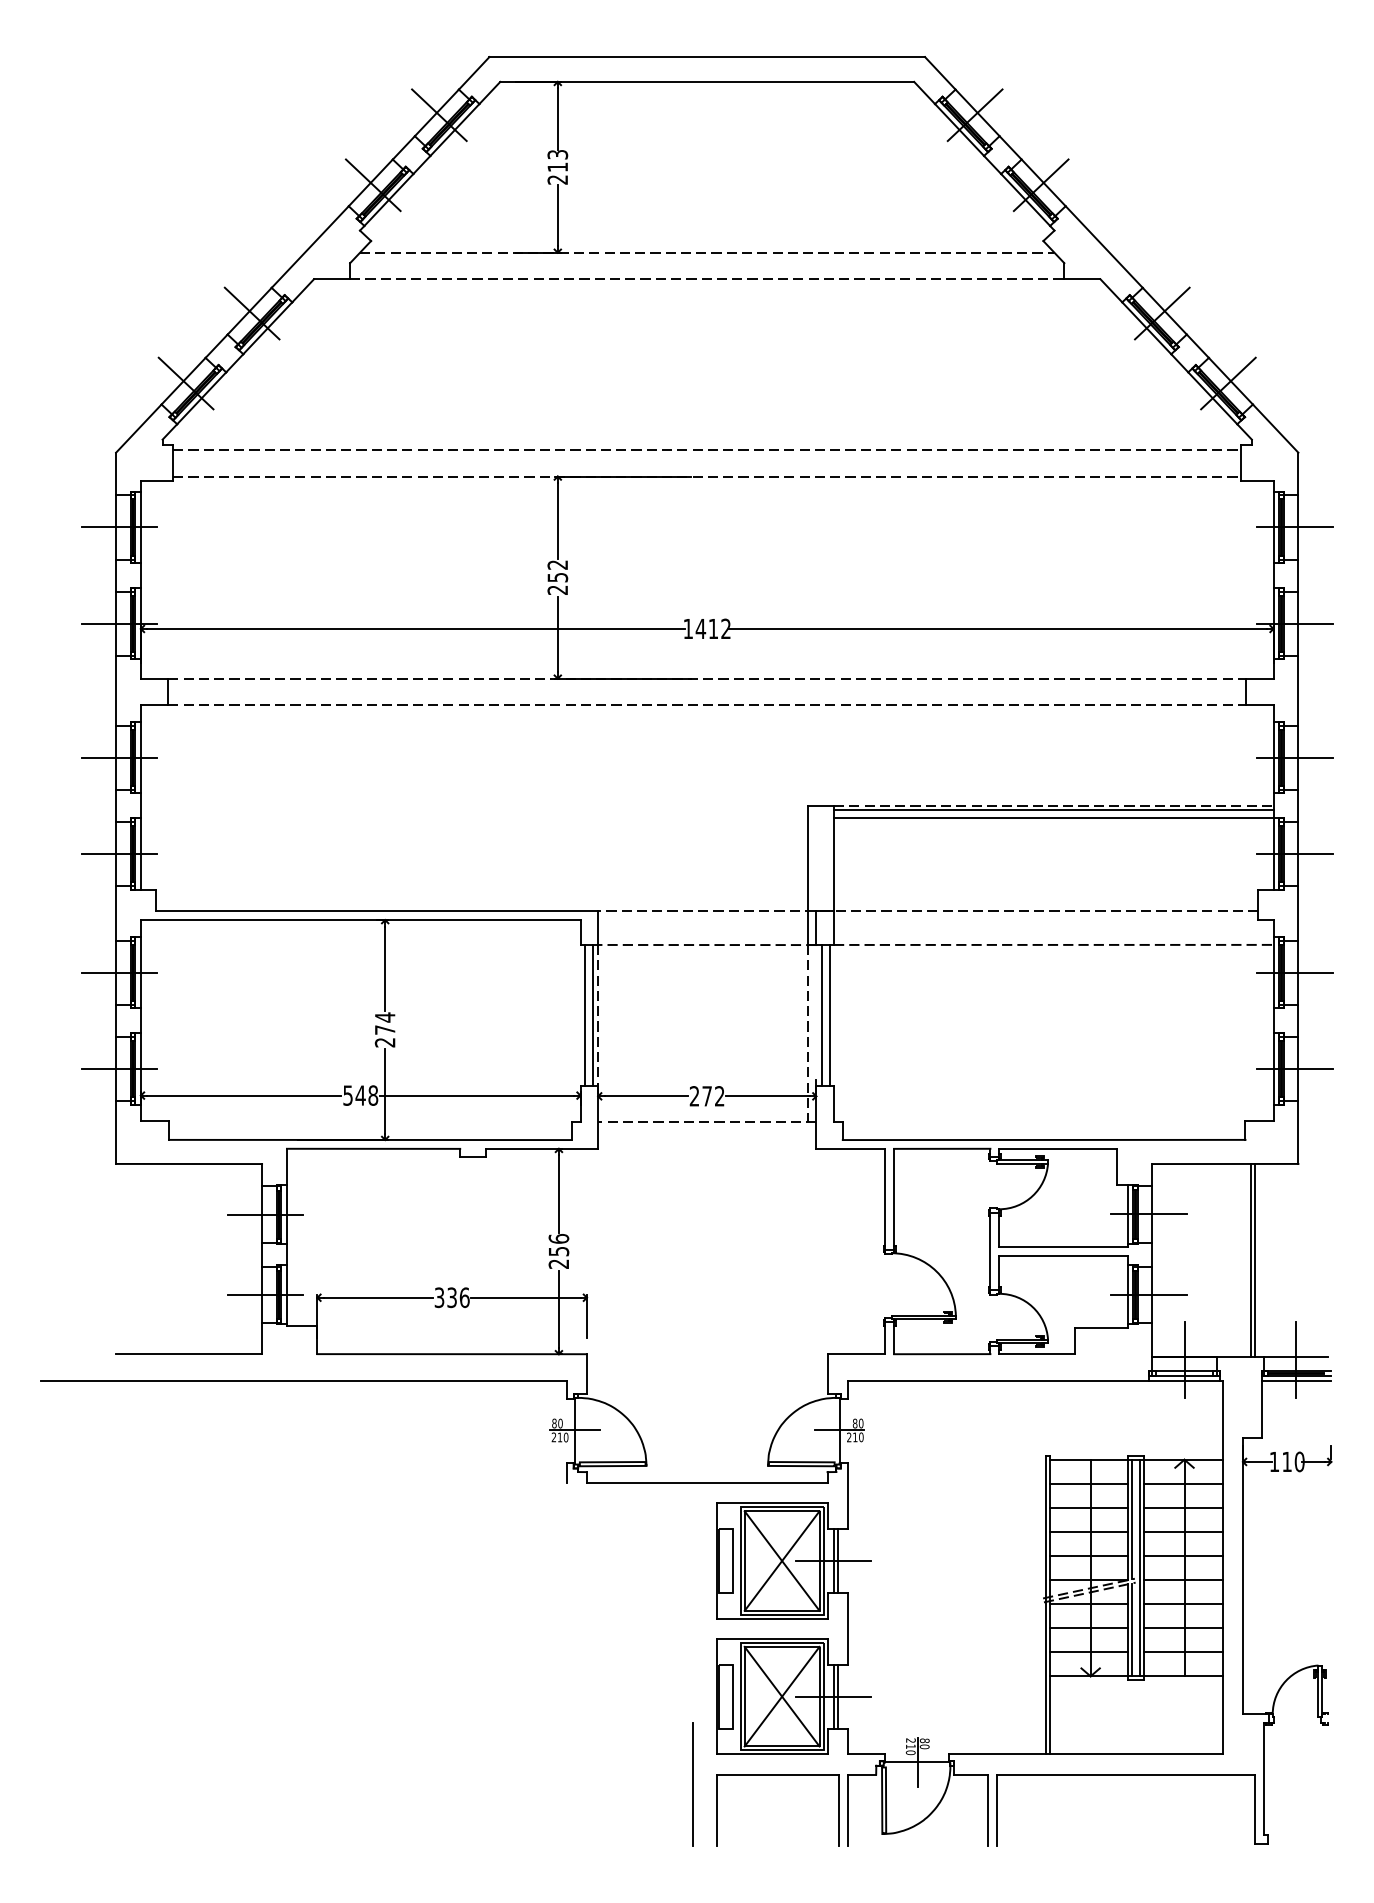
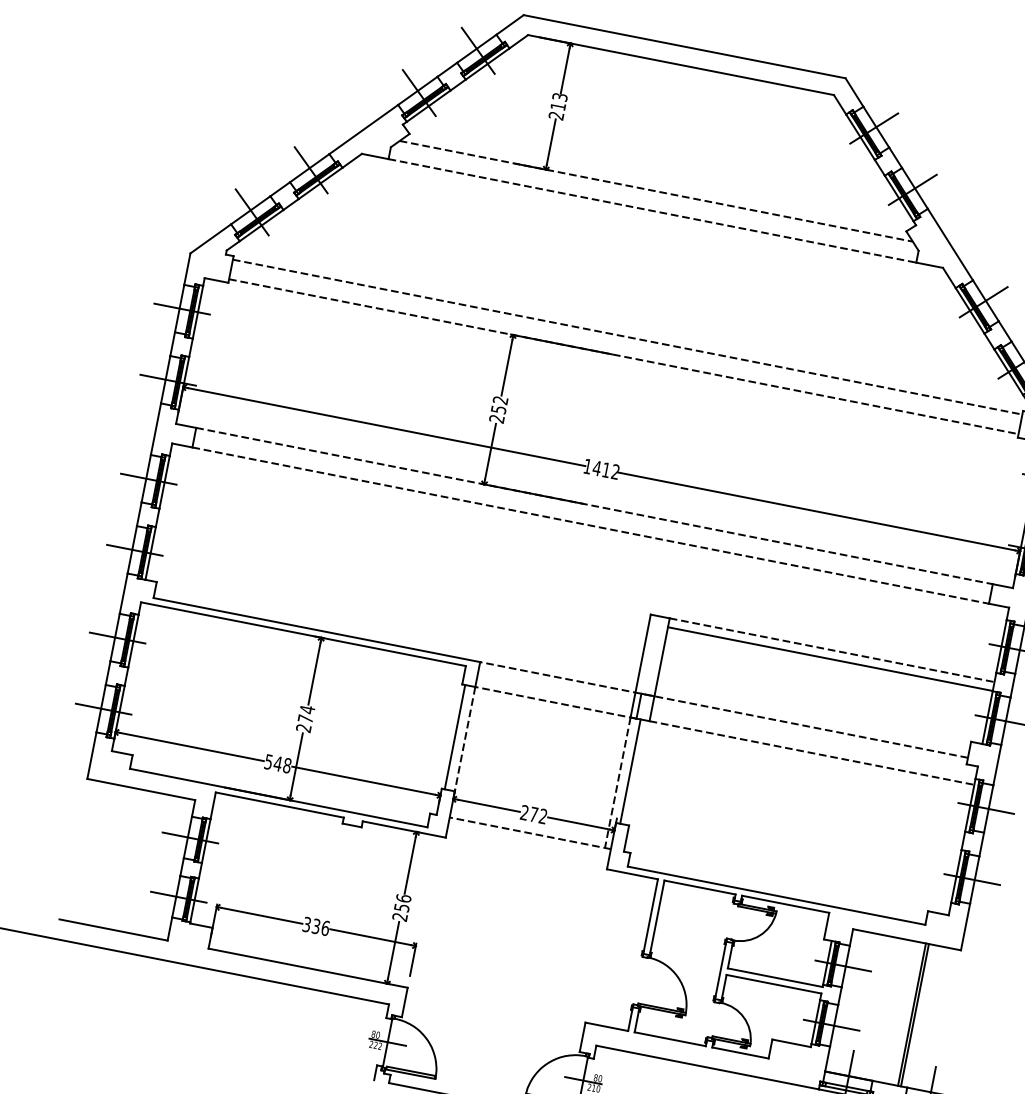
line: (1053, 809) -> (831, 652), removed
line: (592, 1015) -> (460, 738), removed
line: (829, 1015) -> (636, 772), removed
text: (562, 1437) -> (377, 1045), 210 -> 222

